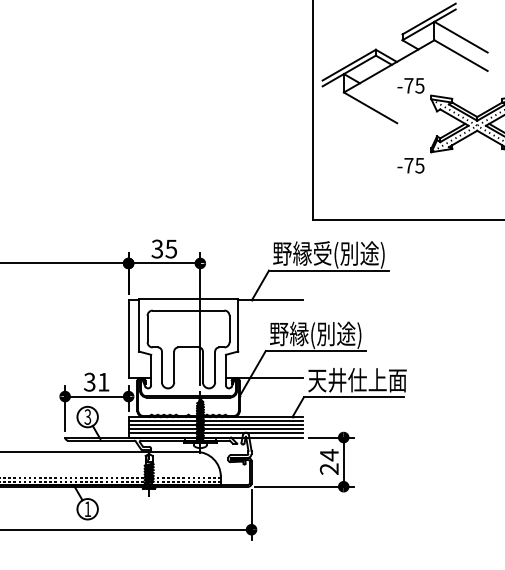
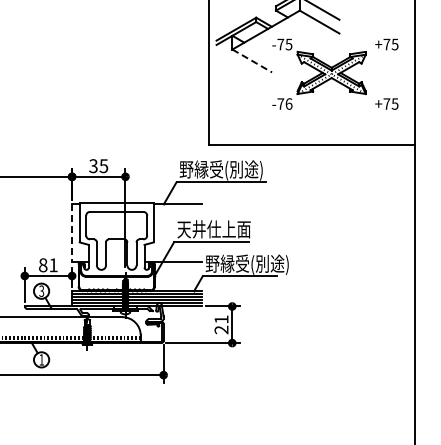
line: (370, 107) -> (252, 60), solid -> dashed
text: (419, 164) -> (288, 103), -75 -> -76
text: (318, 335) -> (213, 230), 野縁(別途) -> 天井仕上面
line: (129, 339) -> (72, 233), solid -> dashed
text: (362, 381) -> (246, 264), 天井仕上面 -> 野縁受(別途)
text: (88, 382) -> (42, 265), 31 -> 81
text: (329, 455) -> (221, 319), 24 -> 21

